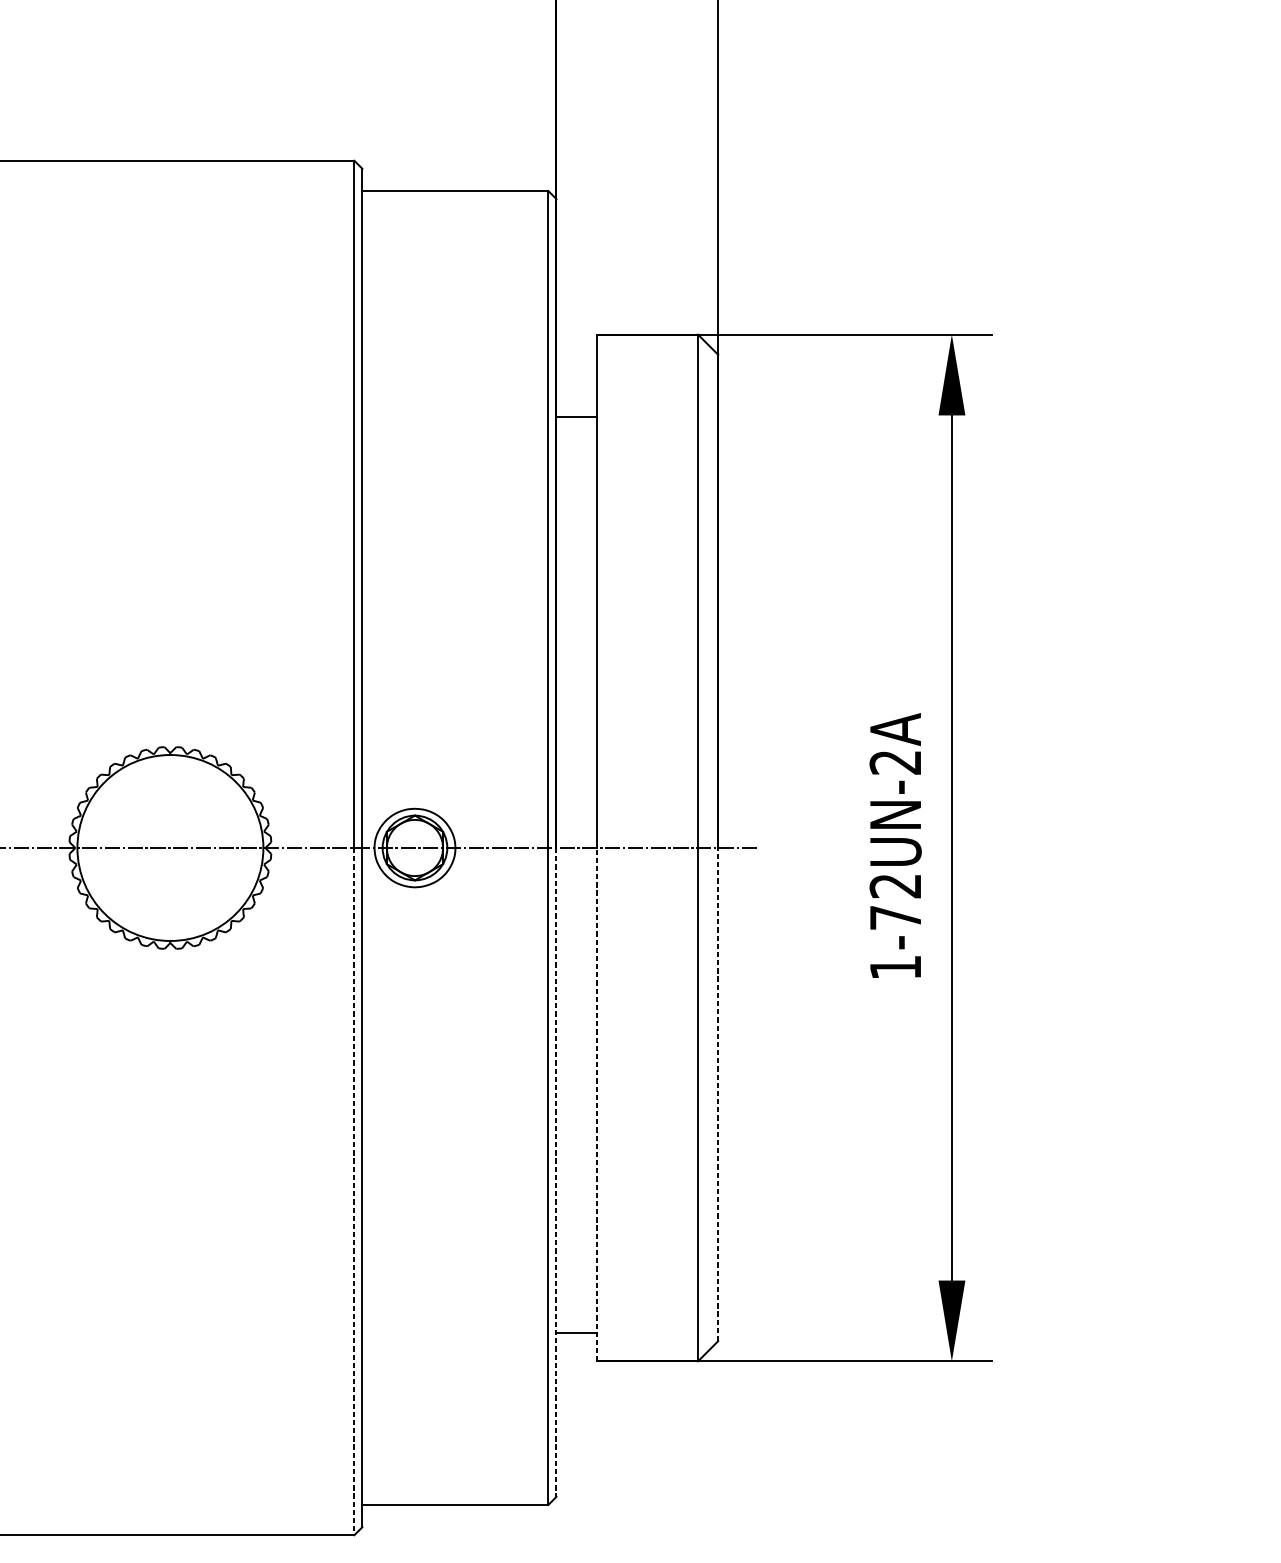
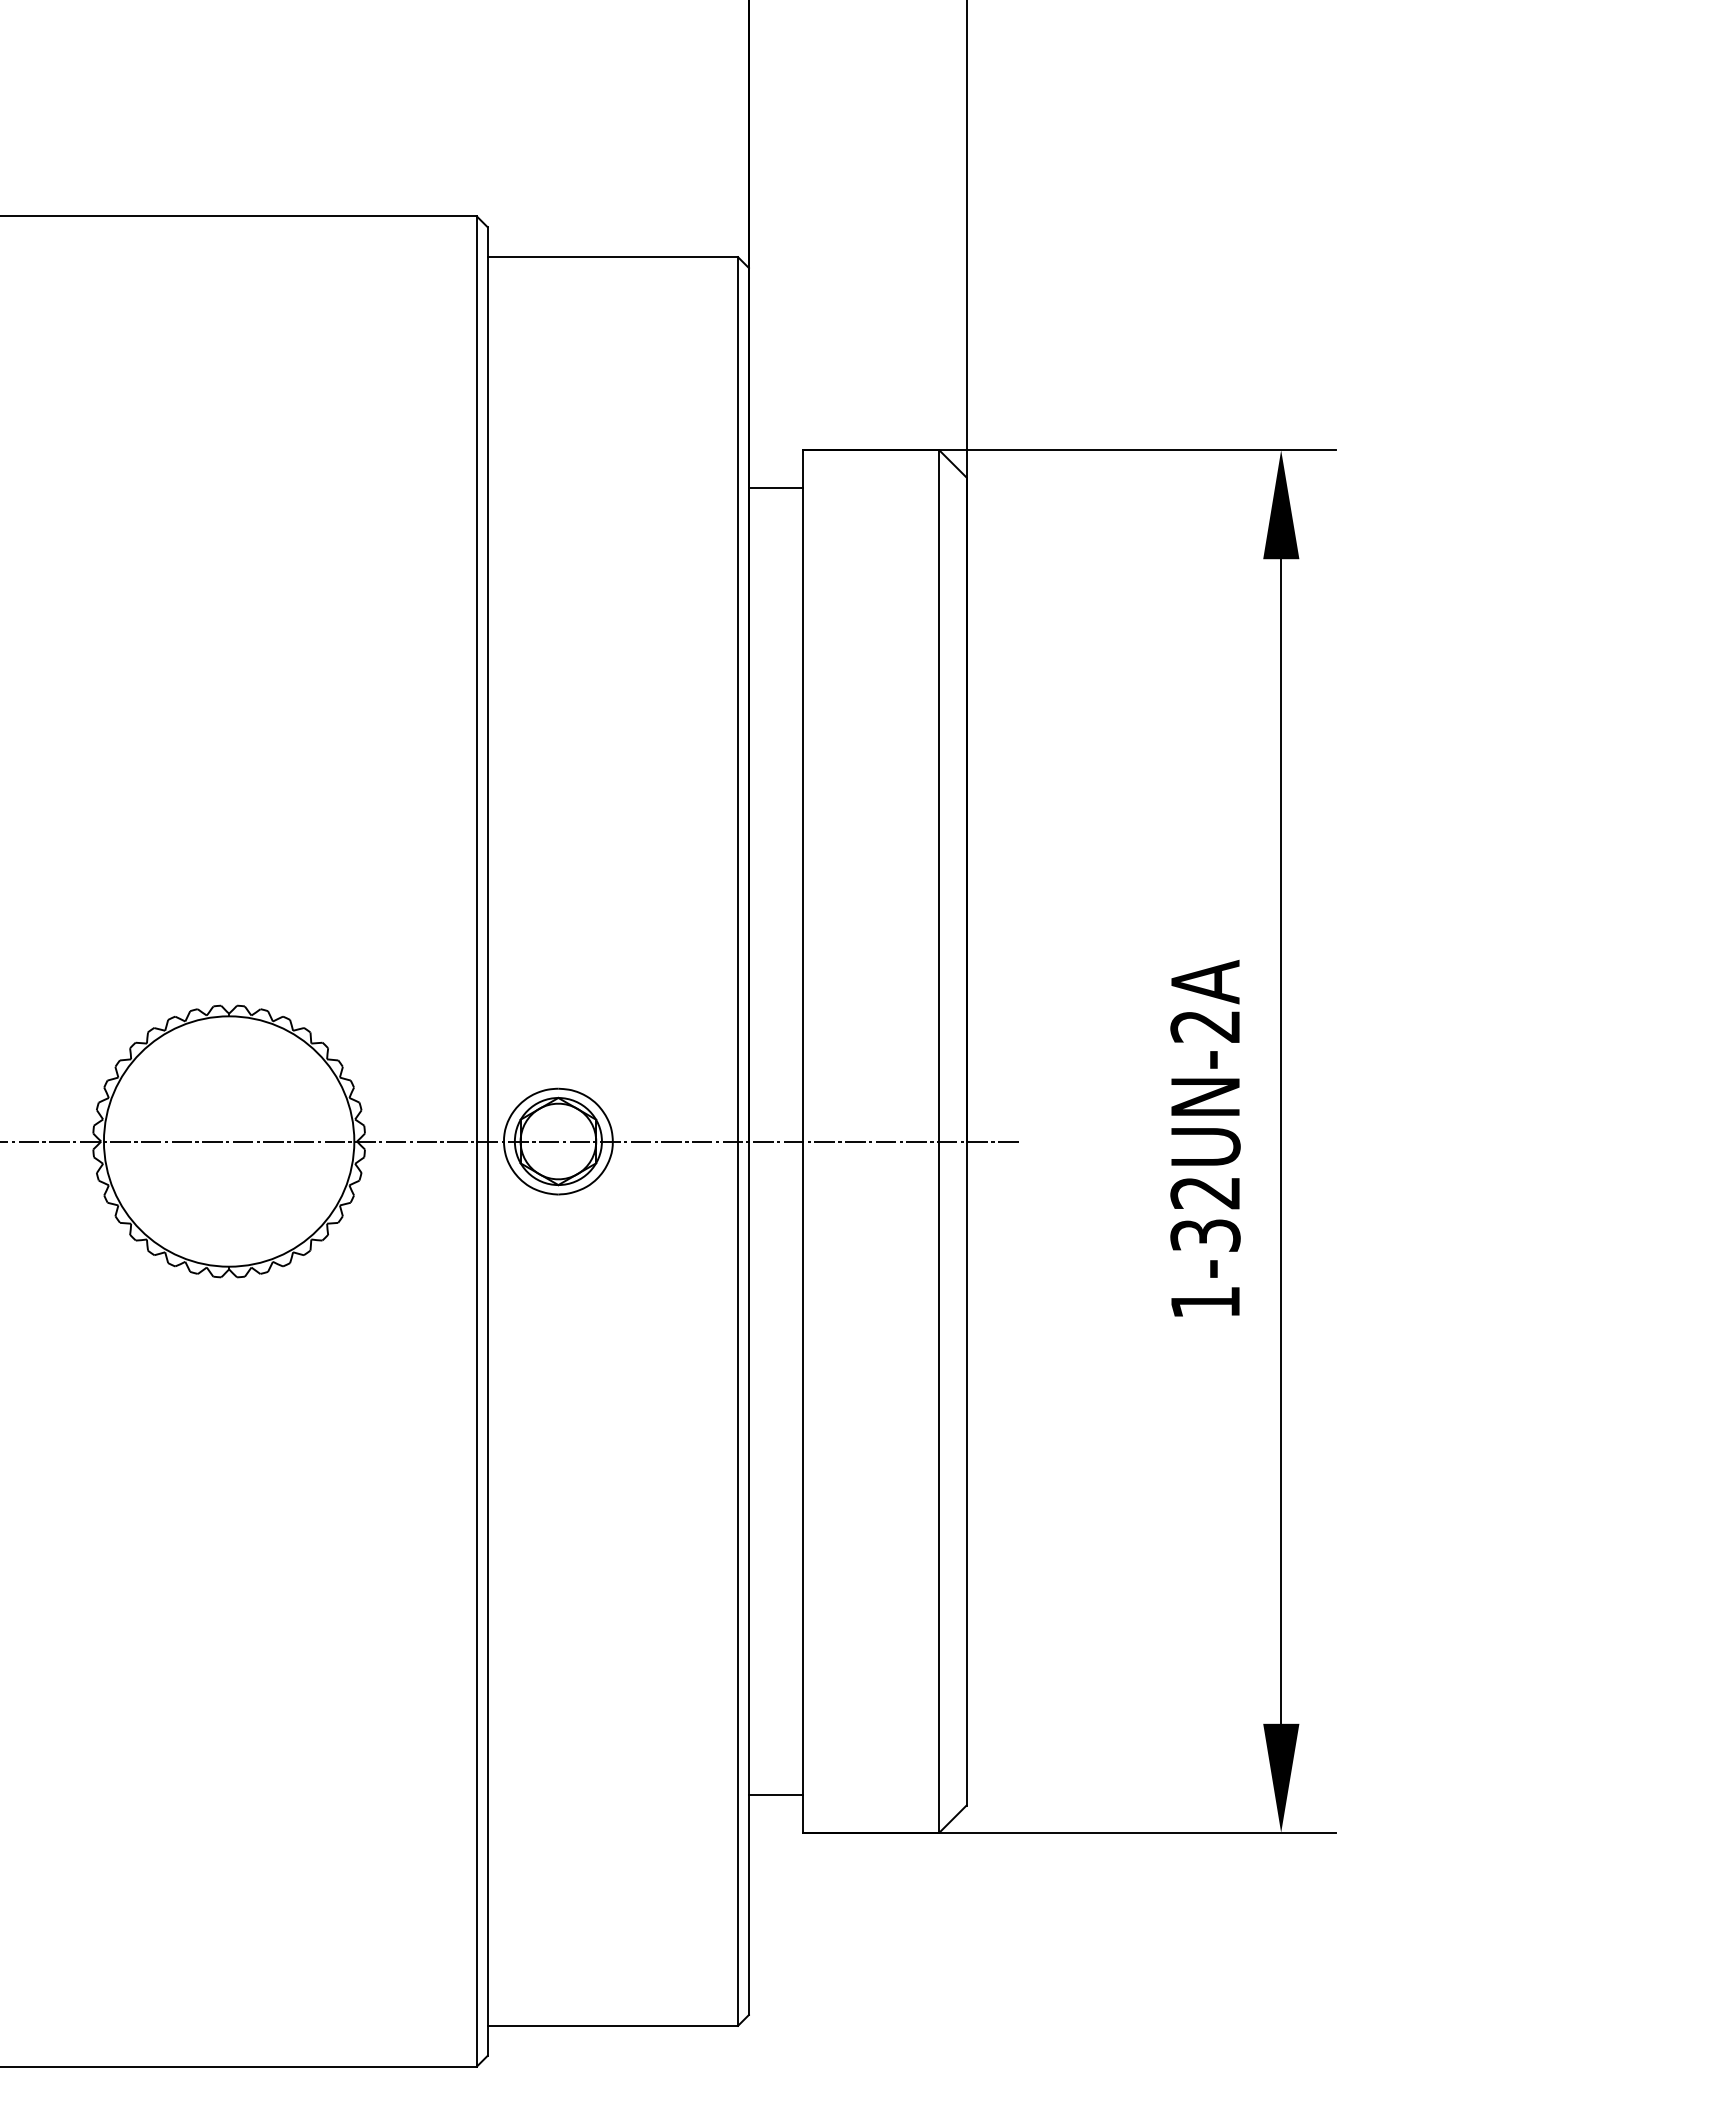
line: (576, 417) -> (775, 488), moved
text: (895, 917) -> (1205, 1235), 1-72UN-2A -> 1-32UN-2A
line: (718, 1094) -> (966, 1473), dashed -> solid
line: (597, 1104) -> (803, 1487), dashed -> solid
line: (556, 1172) -> (748, 1578), dashed -> solid
line: (354, 1191) -> (476, 1604), dashed -> solid

